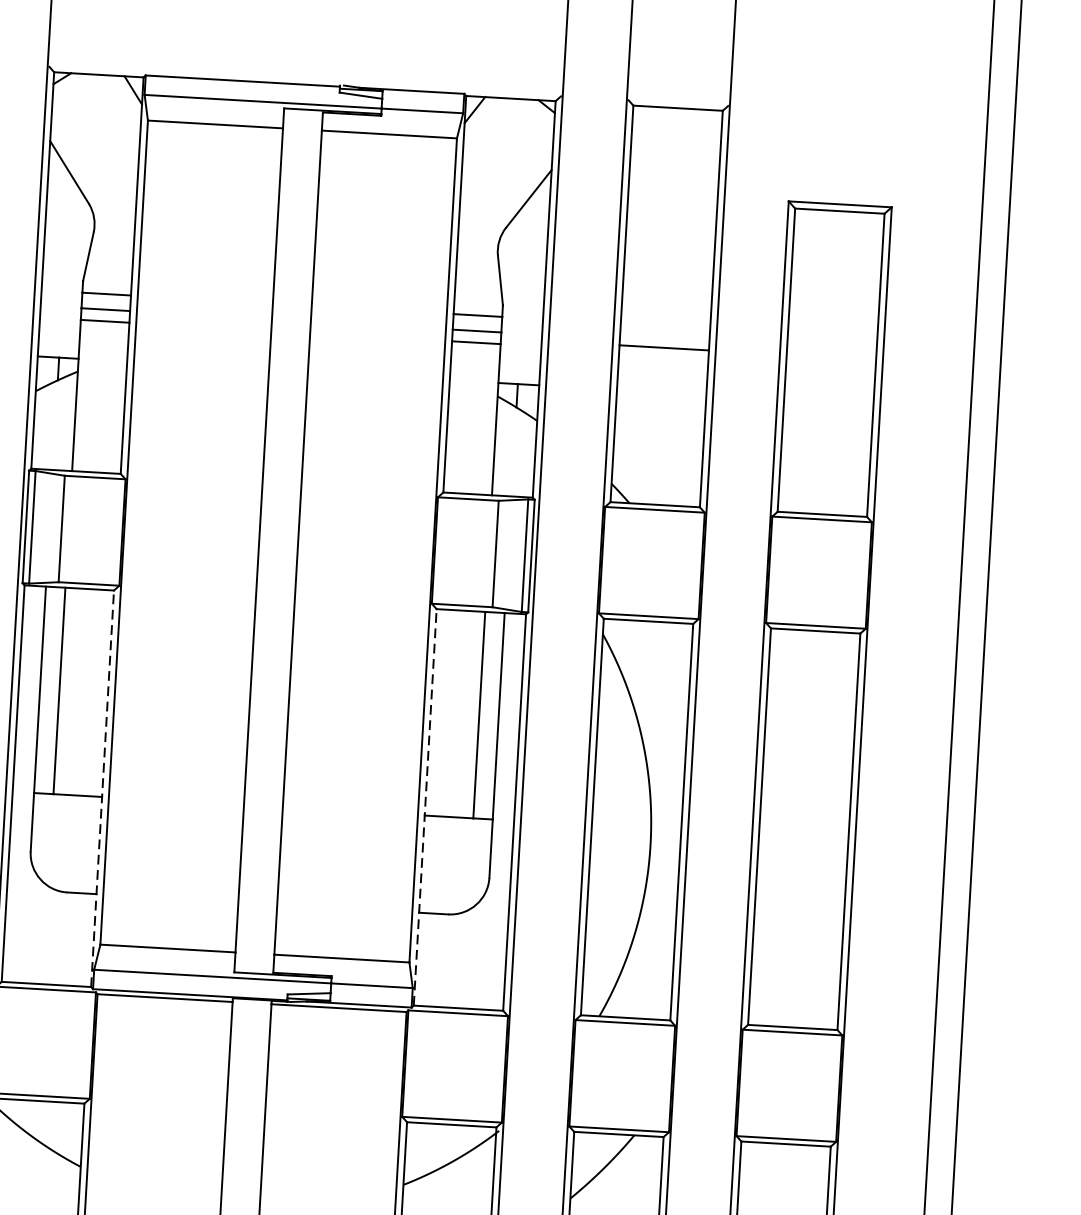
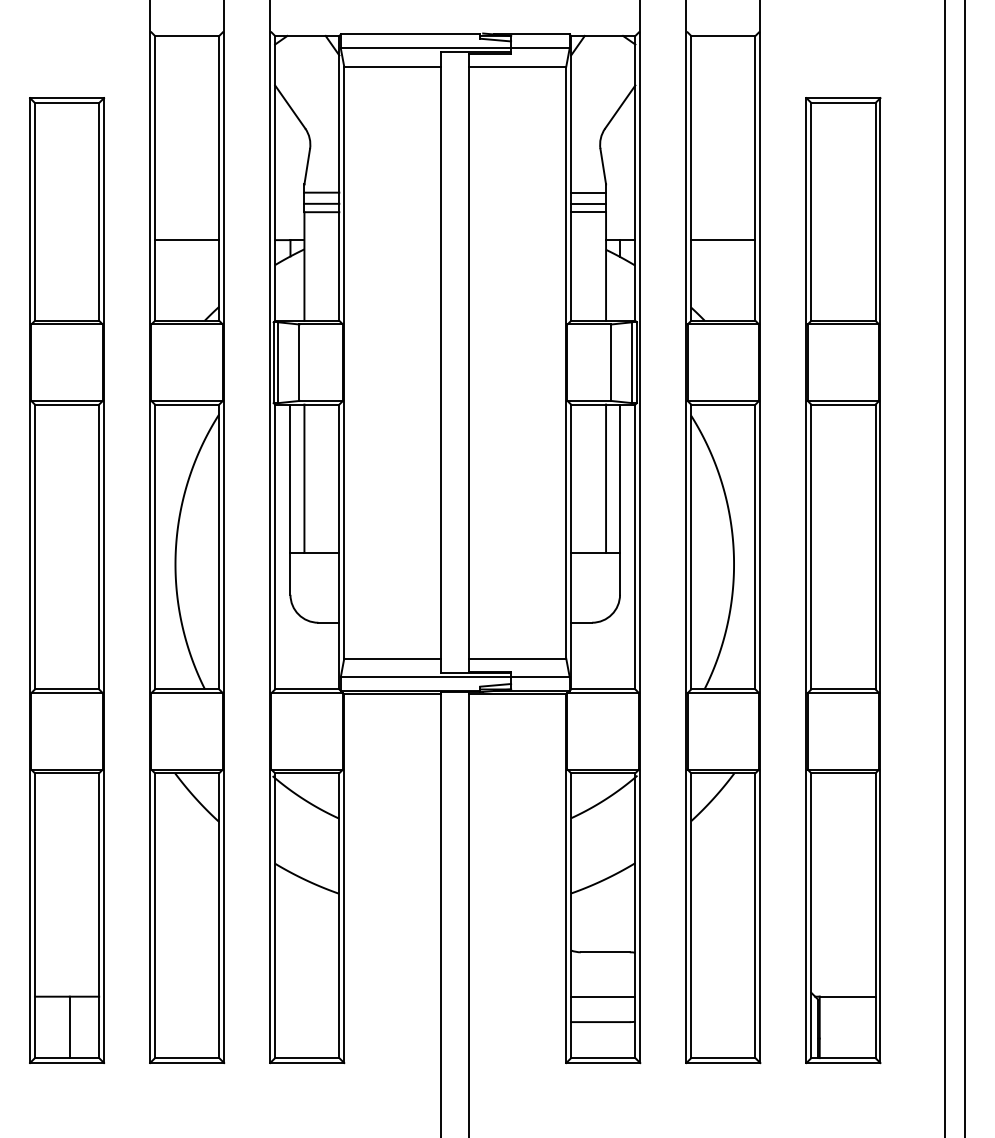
line: (664, 348) -> (723, 240), moved
line: (102, 788) -> (339, 546), dashed -> solid
line: (425, 806) -> (571, 546), dashed -> solid

